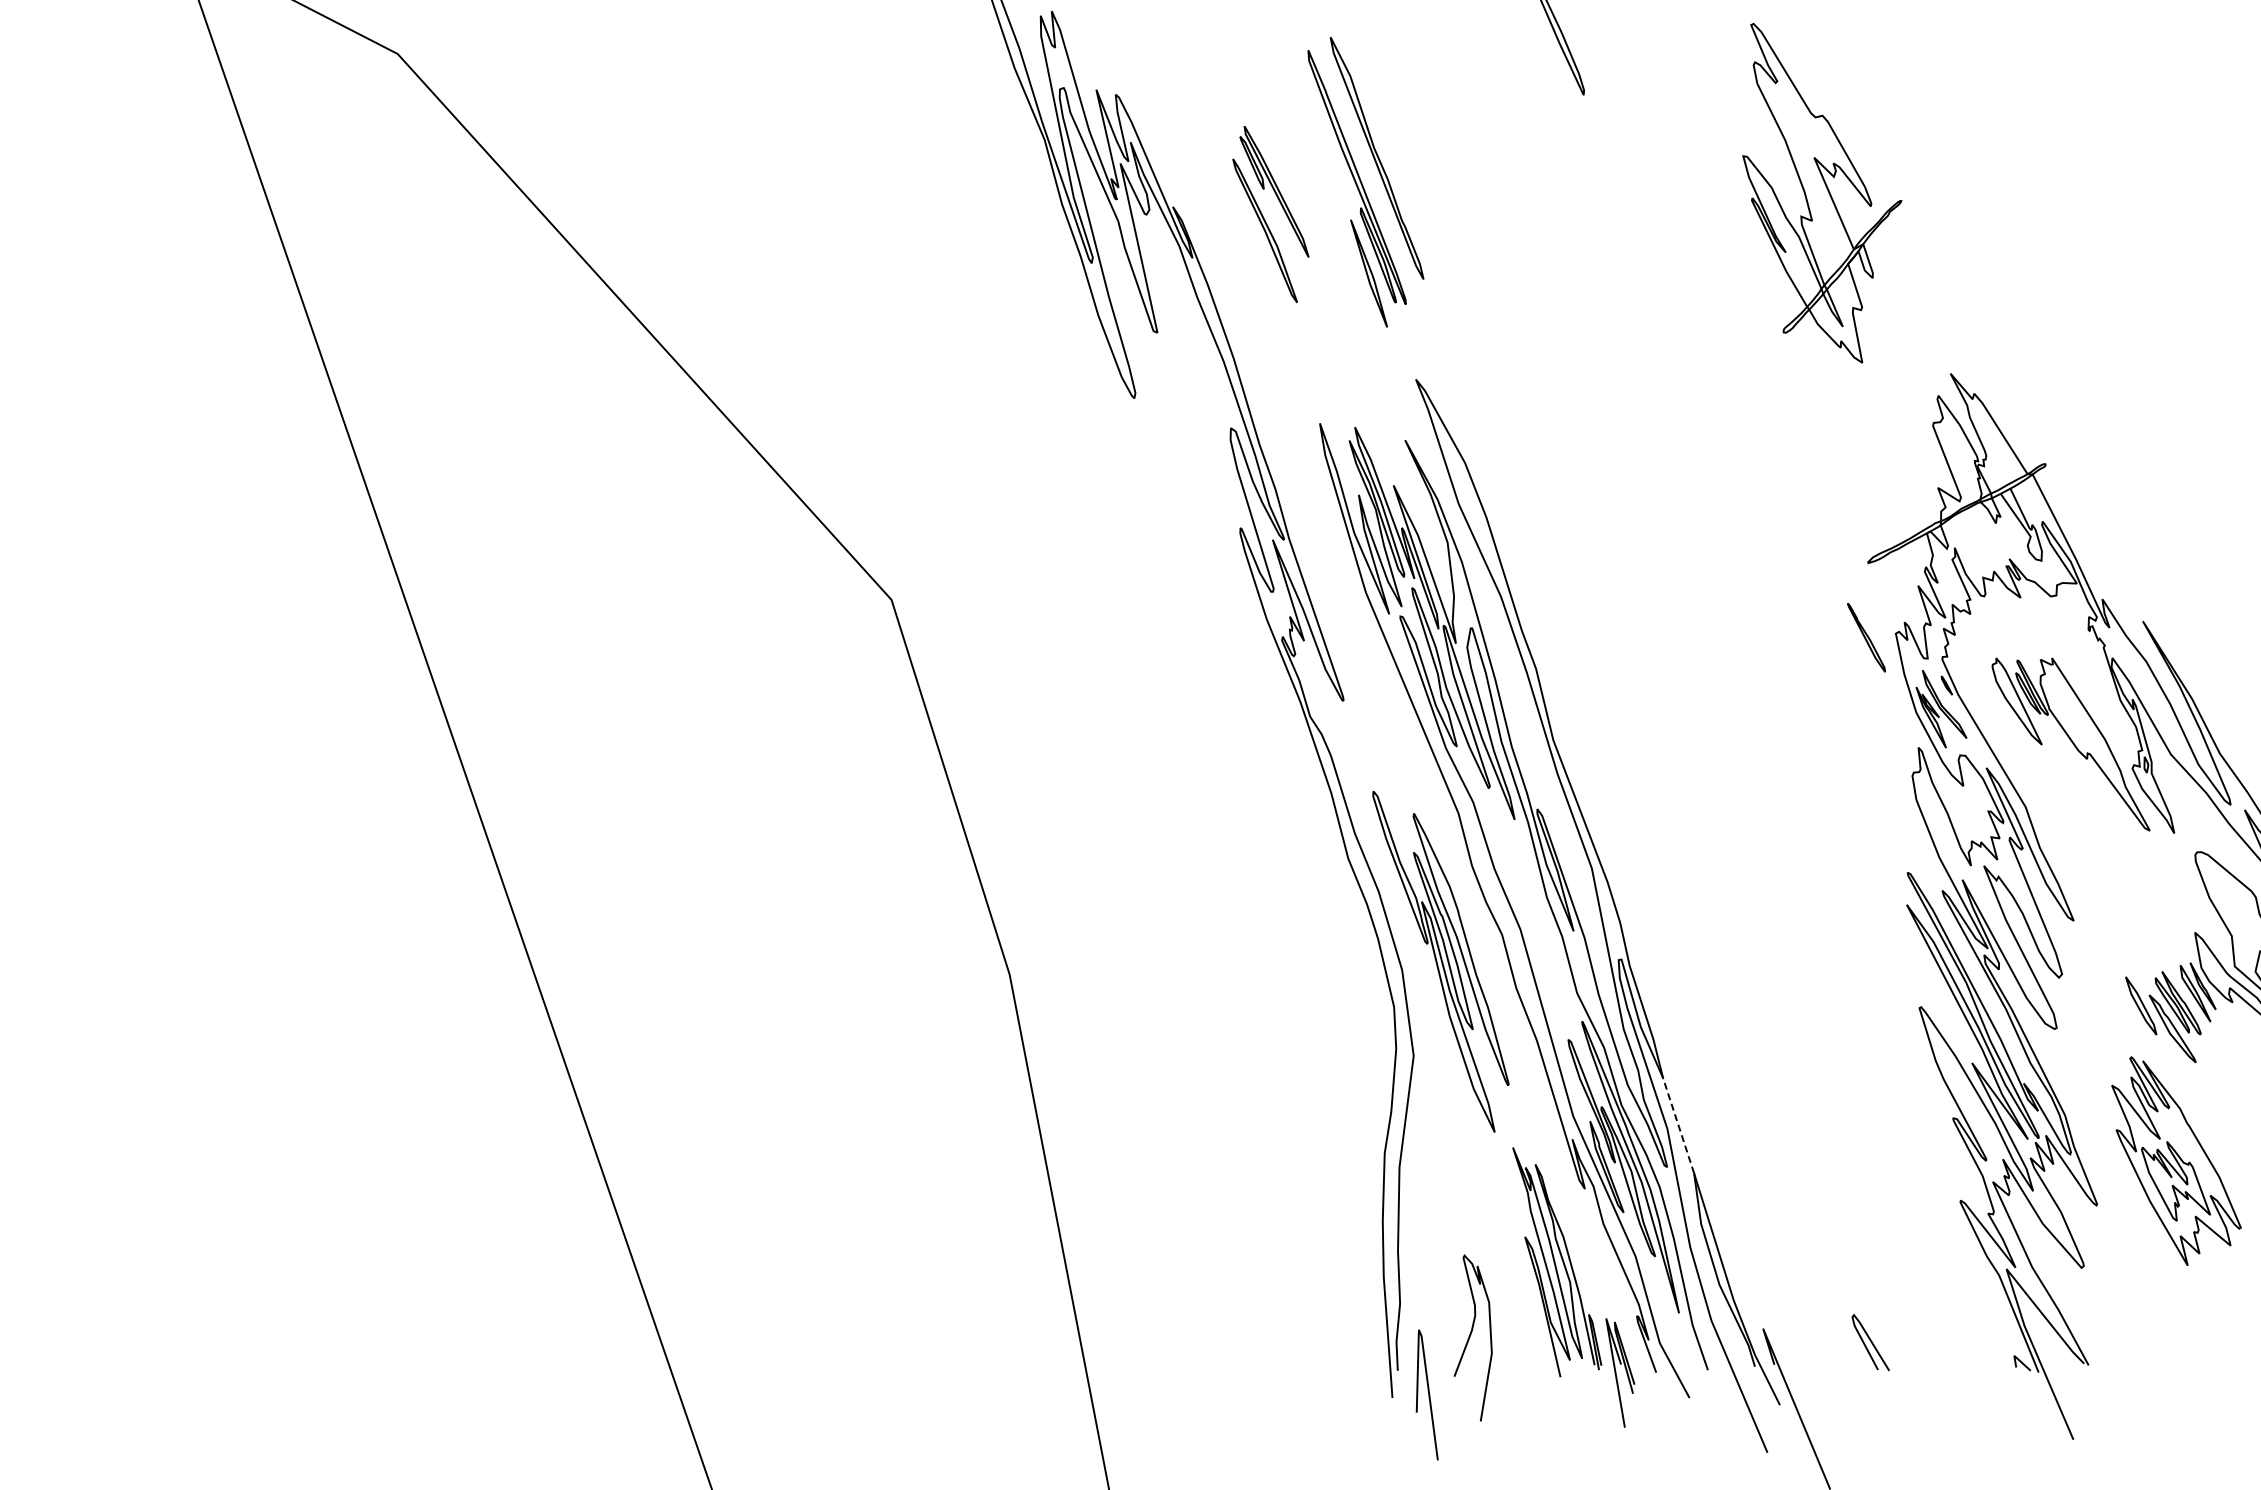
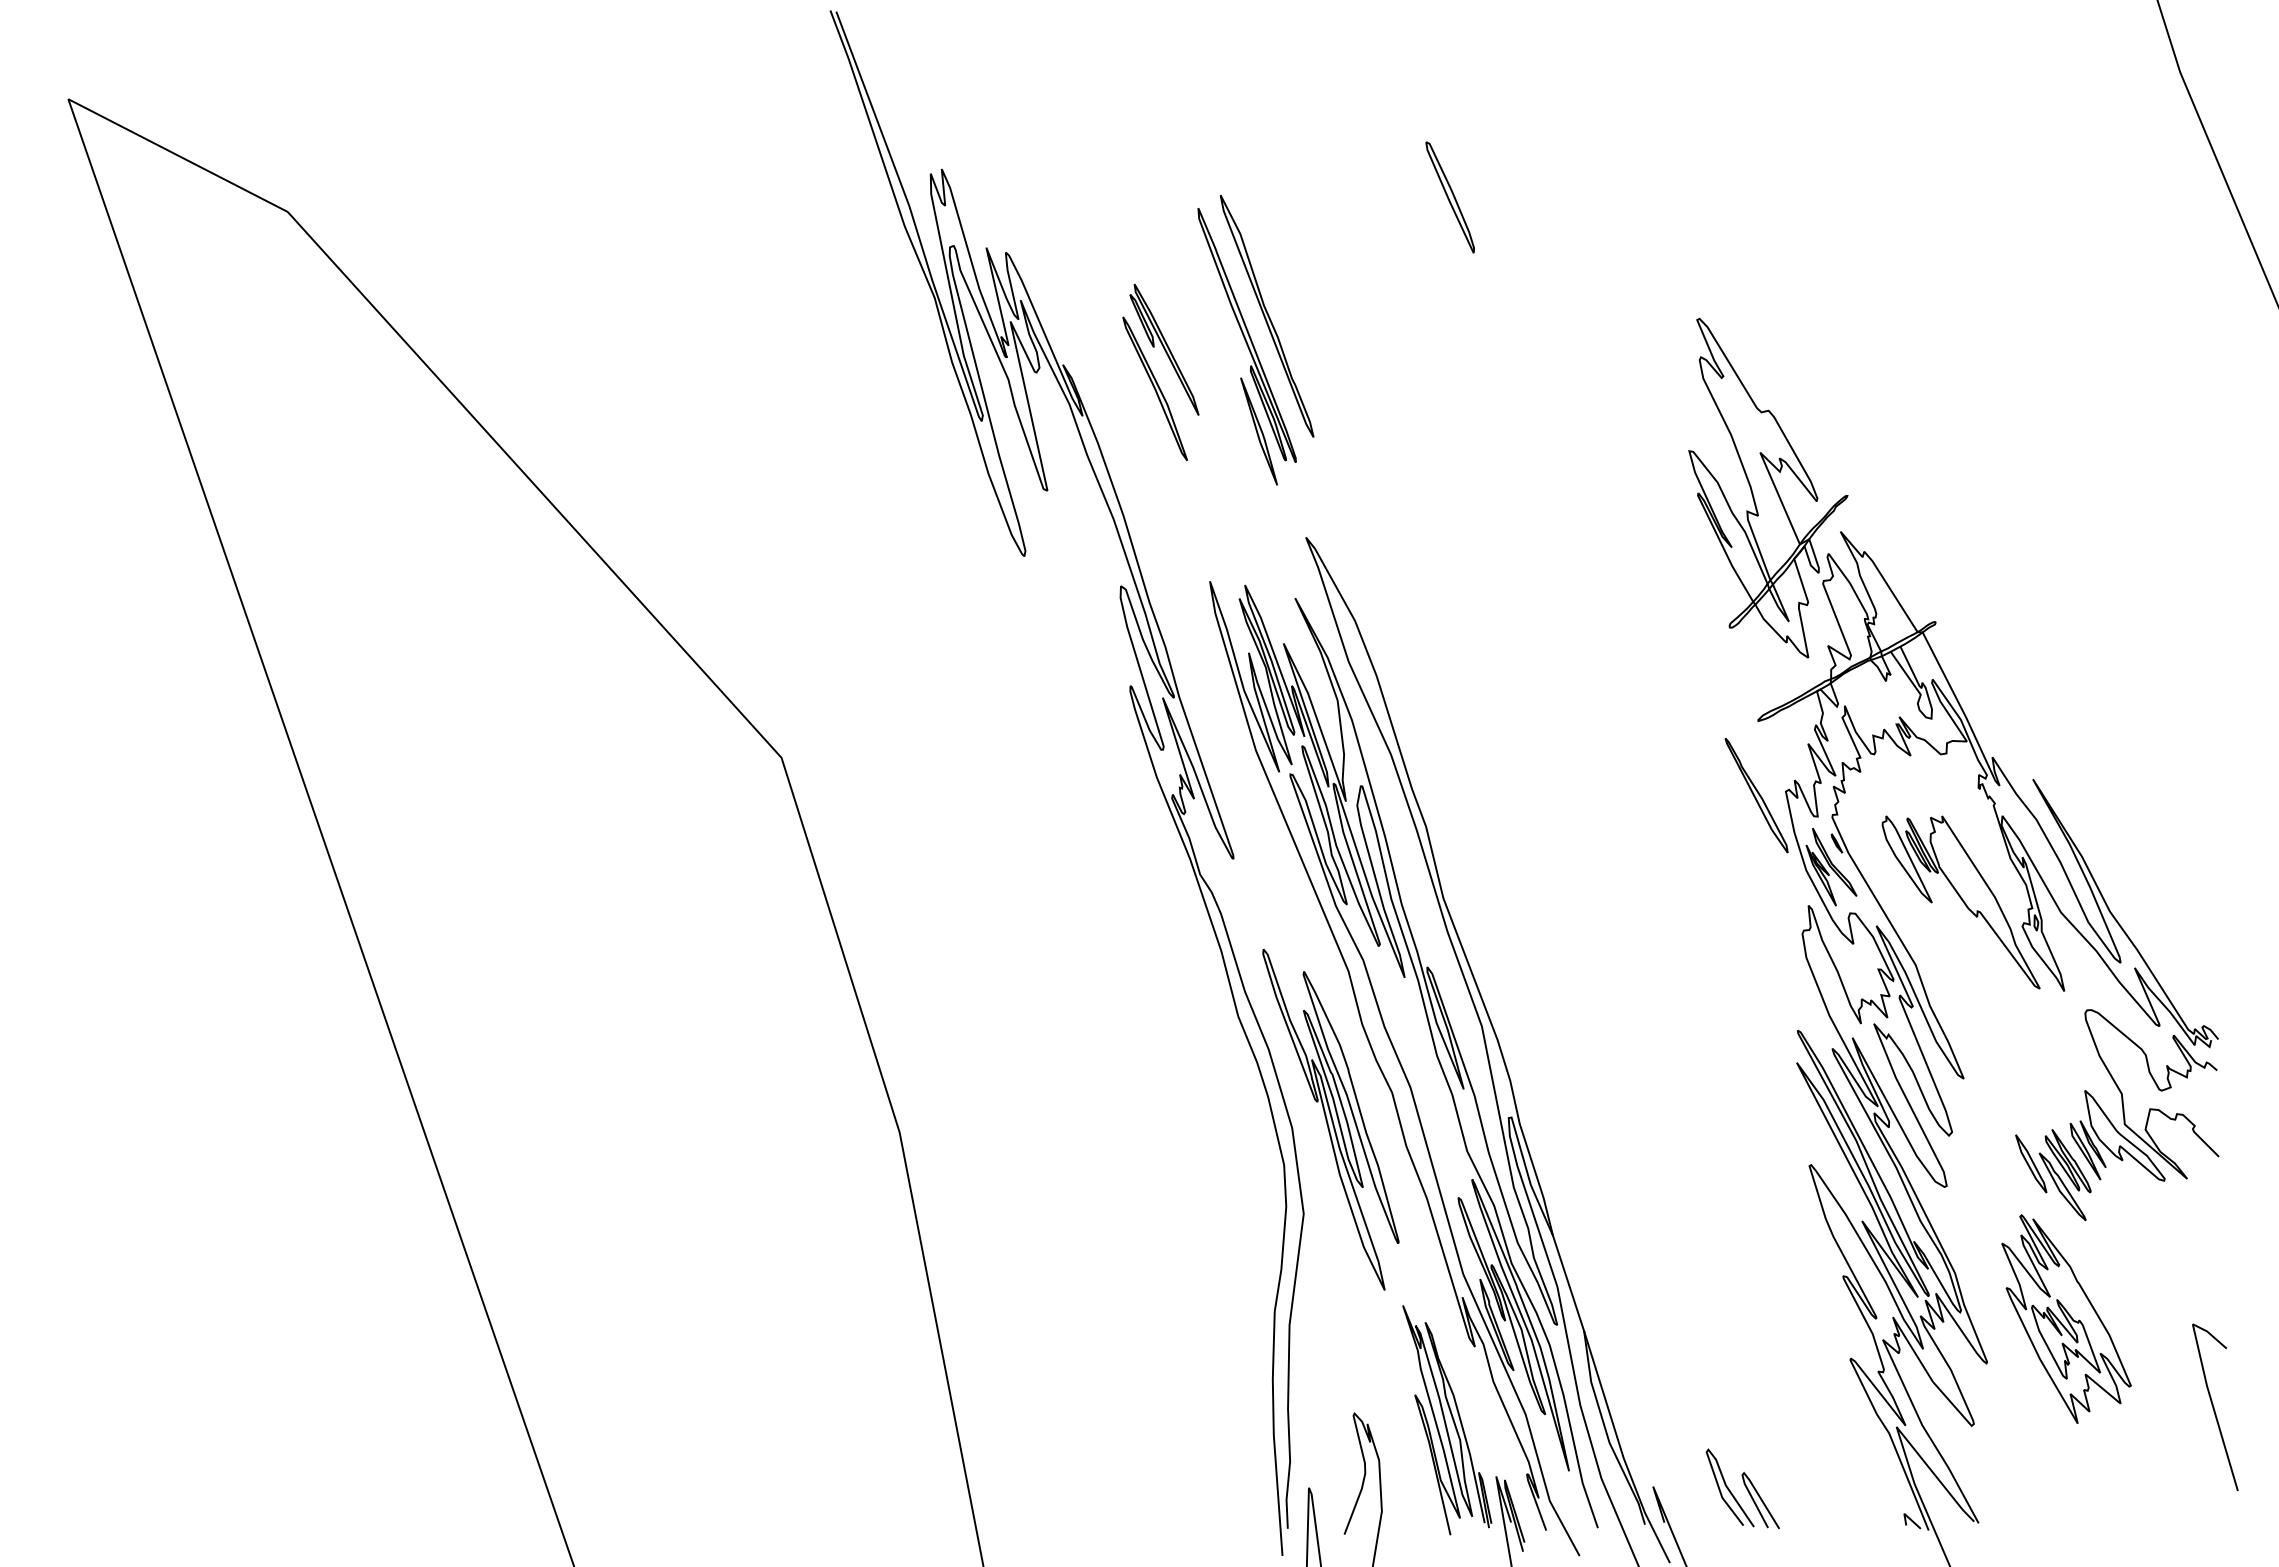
part: (1822, 192) -> (1768, 487), moved
part: (1866, 637) -> (1756, 795), size x1.67
line: (1678, 1125) -> (1568, 1283), dashed -> solid
curve: (1838, 1329) -> (1728, 1487), added

